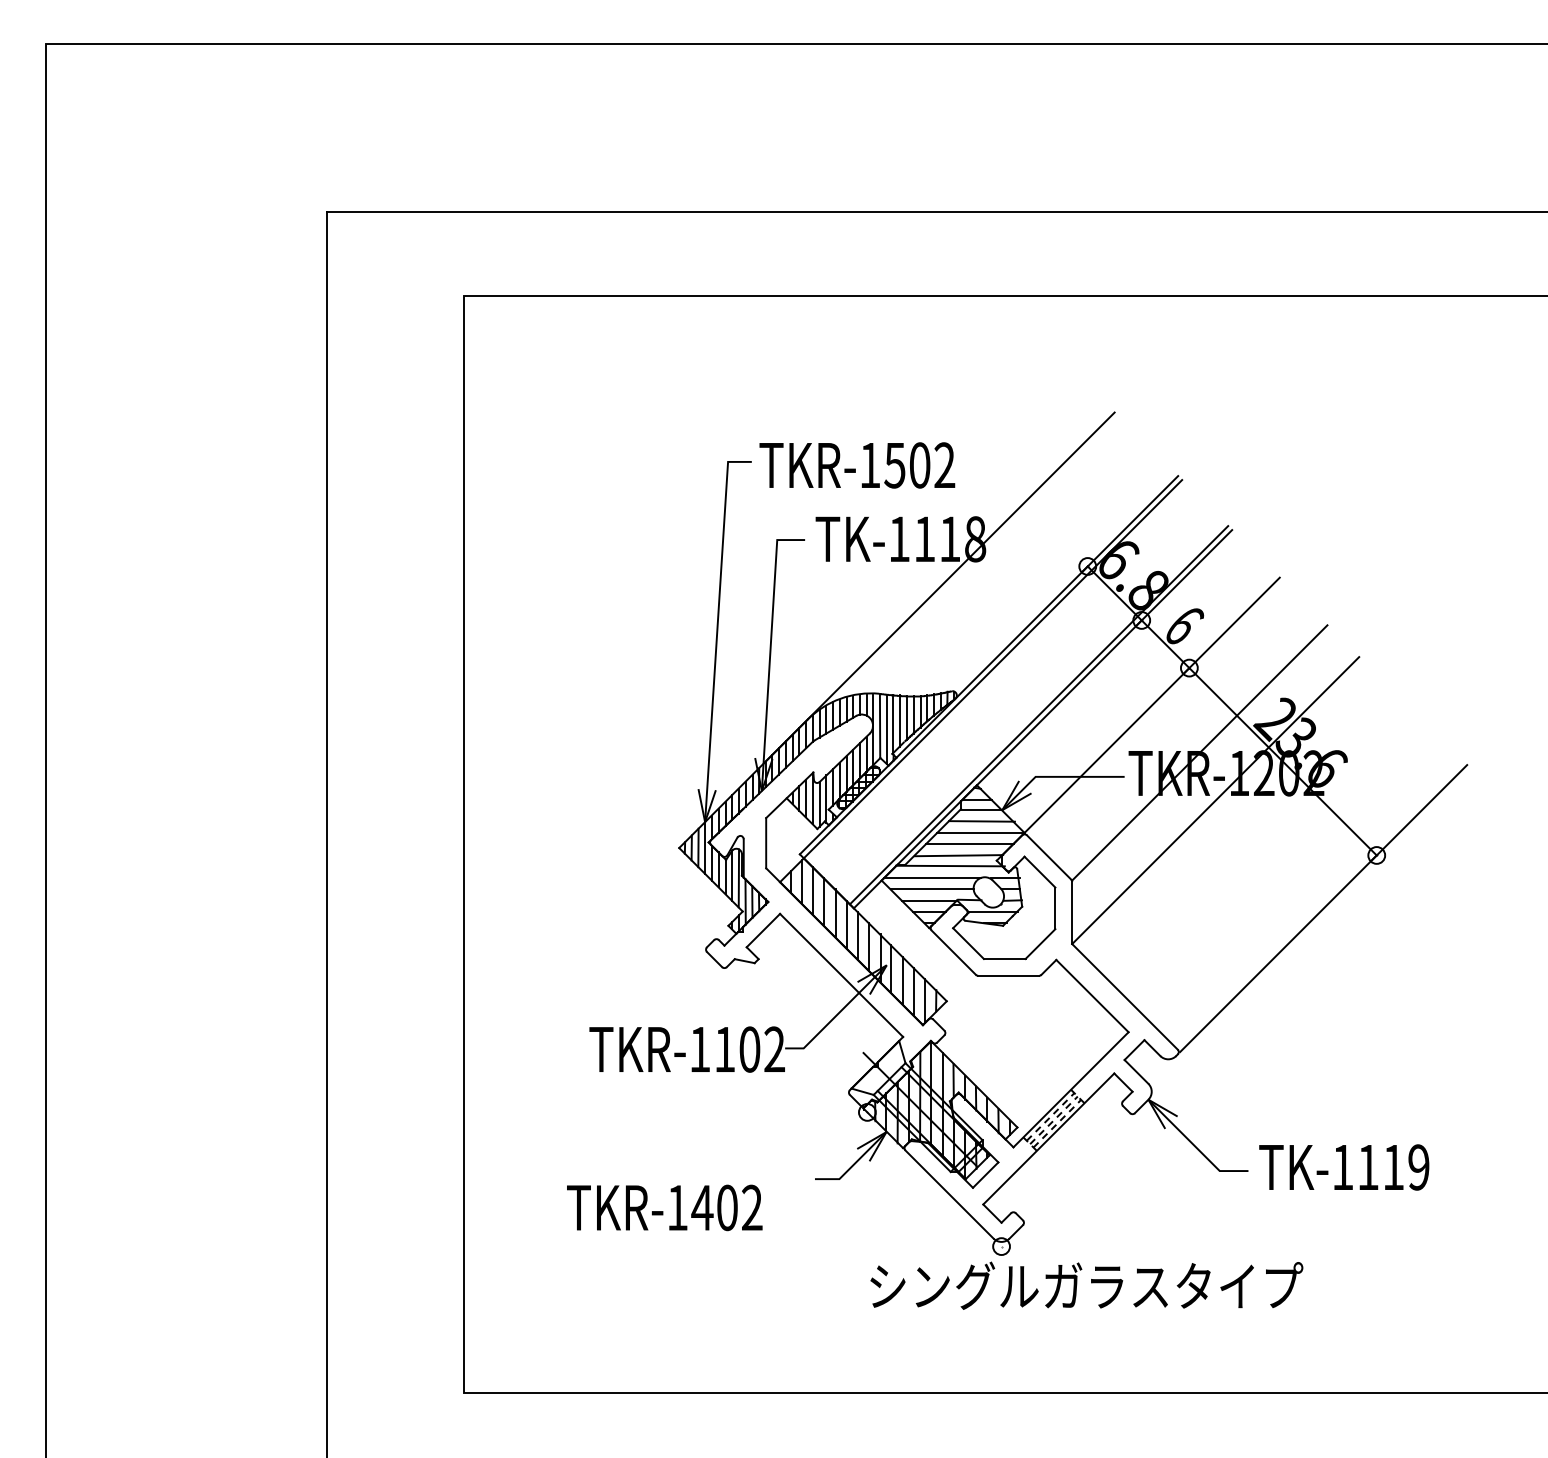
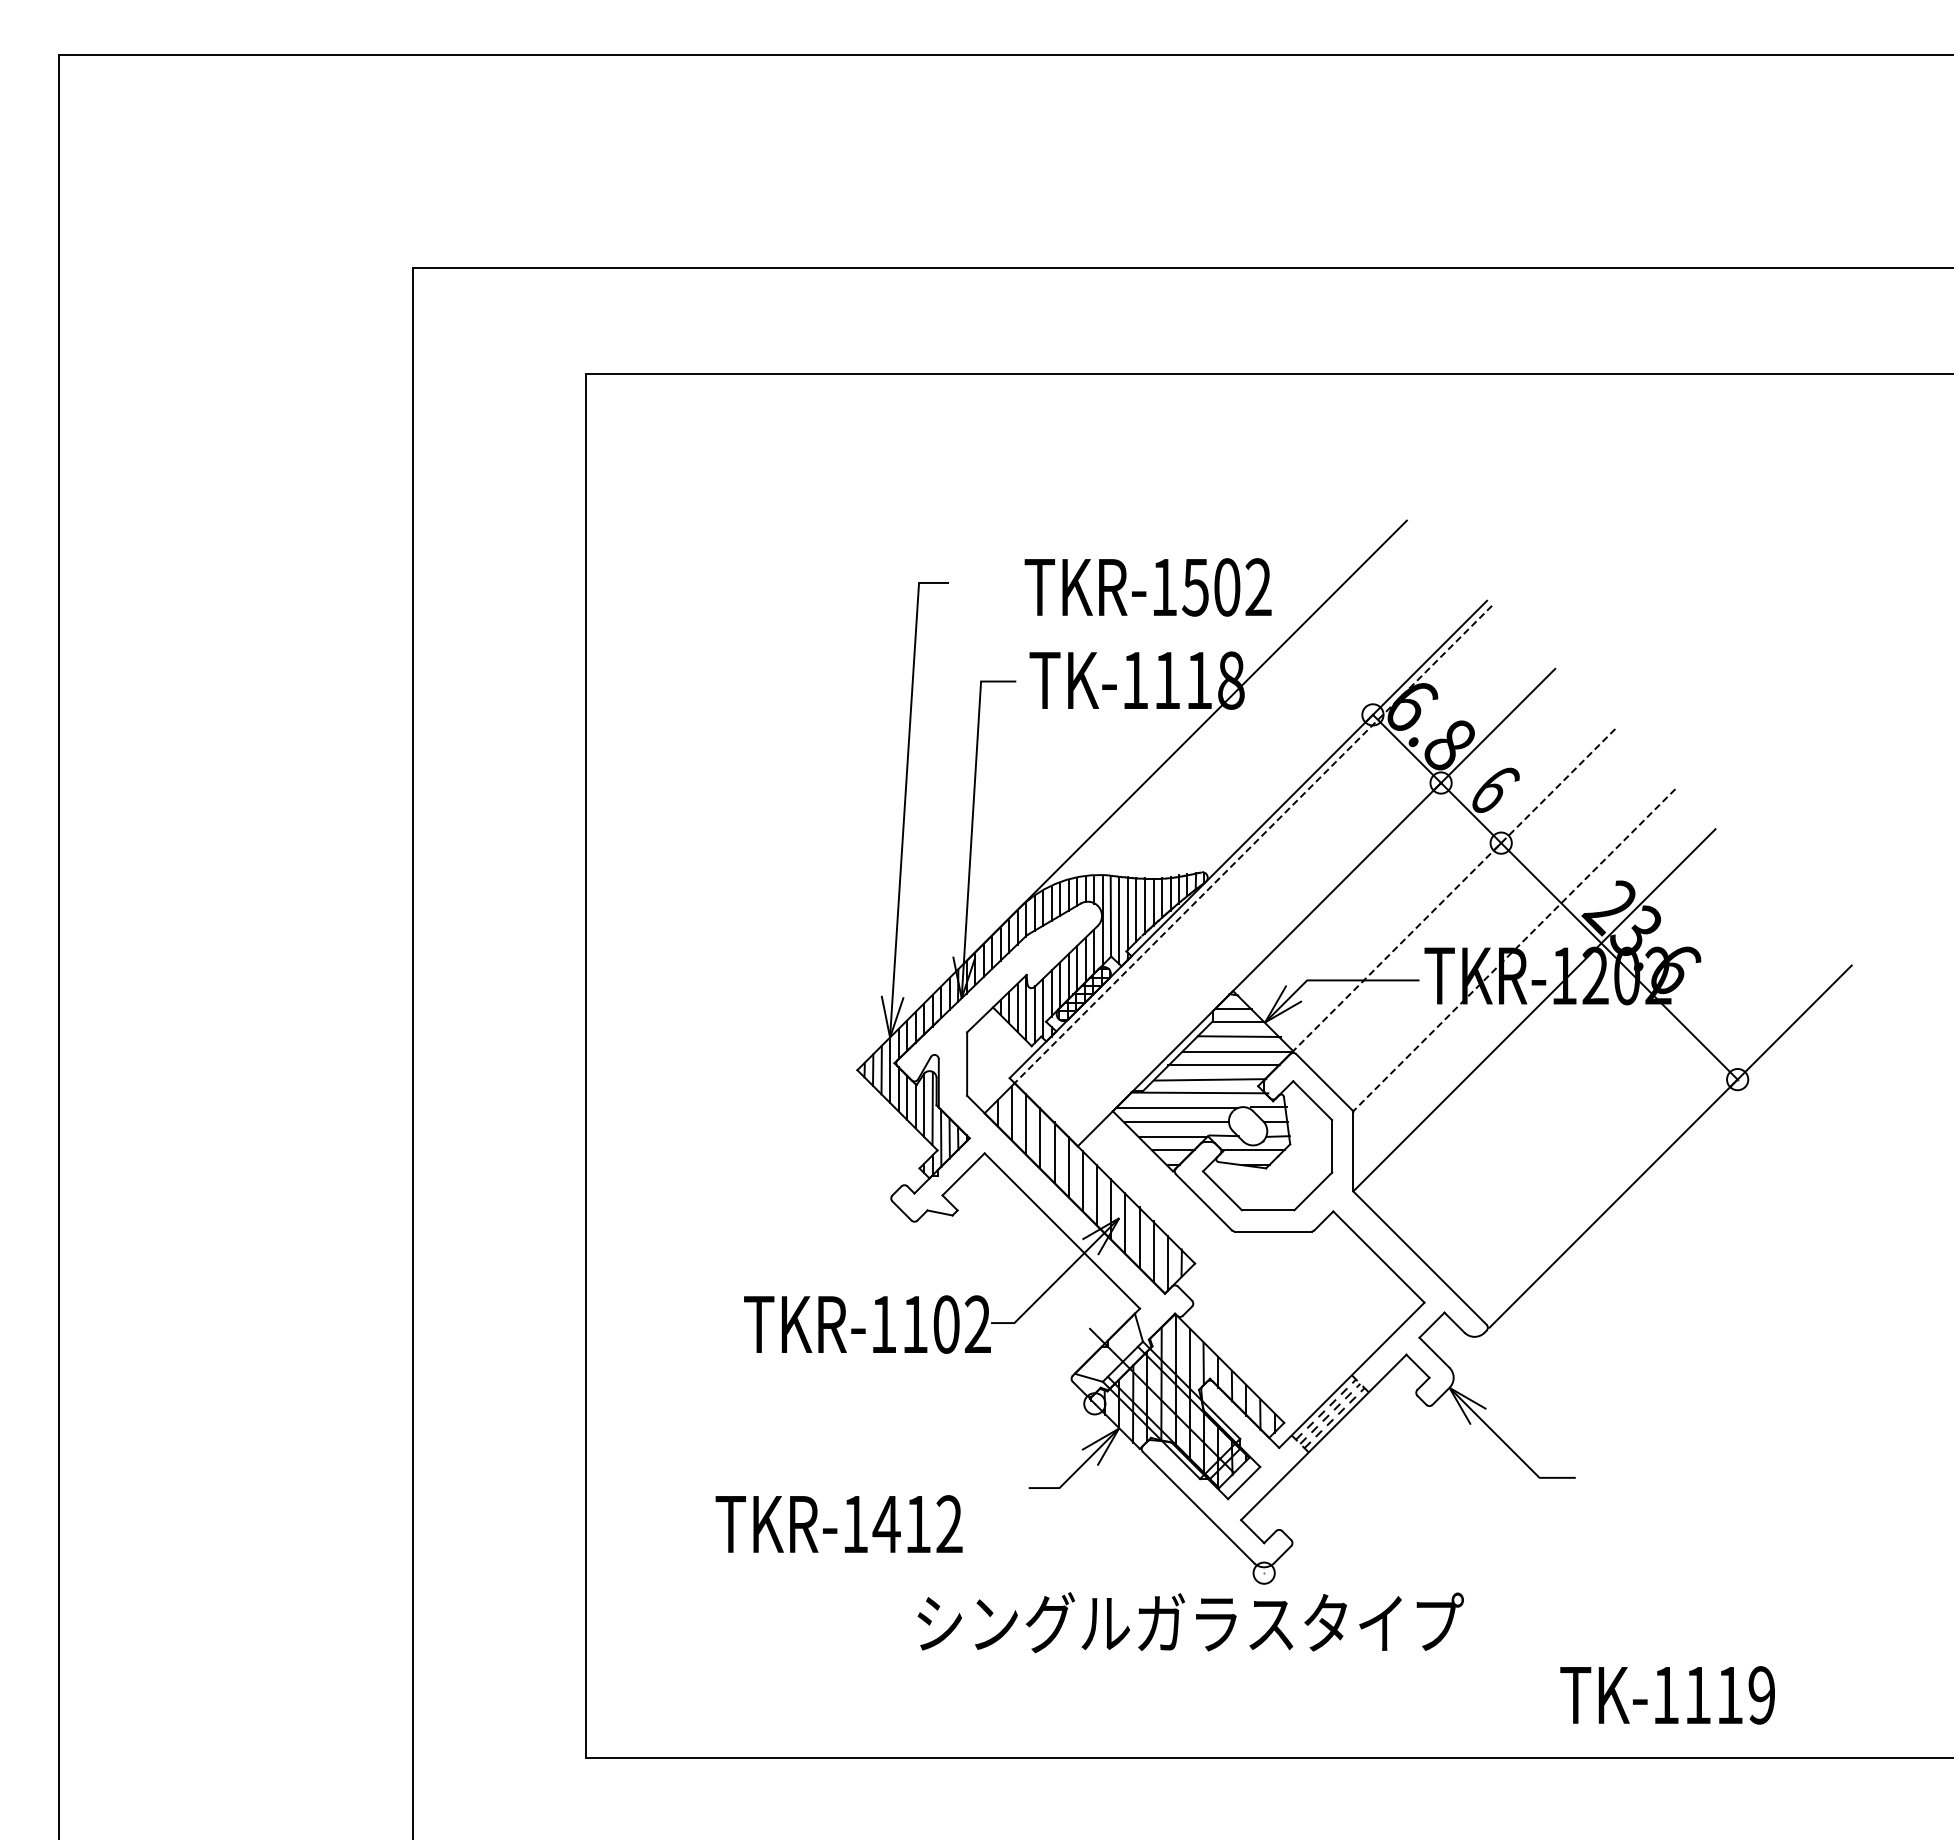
text: (856, 465) -> (1147, 587), moved
line: (993, 669) -> (1253, 844), solid -> dashed
line: (1152, 705) -> (1454, 890), solid -> dashed
line: (1039, 715) -> (1311, 902), removed
line: (1199, 753) -> (1514, 950), solid -> dashed
text: (1344, 1167) -> (1667, 1695), moved
text: (727, 1208) -> (918, 1524), TKR-1402 -> TKR-1412
text: (1086, 1285) -> (1190, 1622), moved

